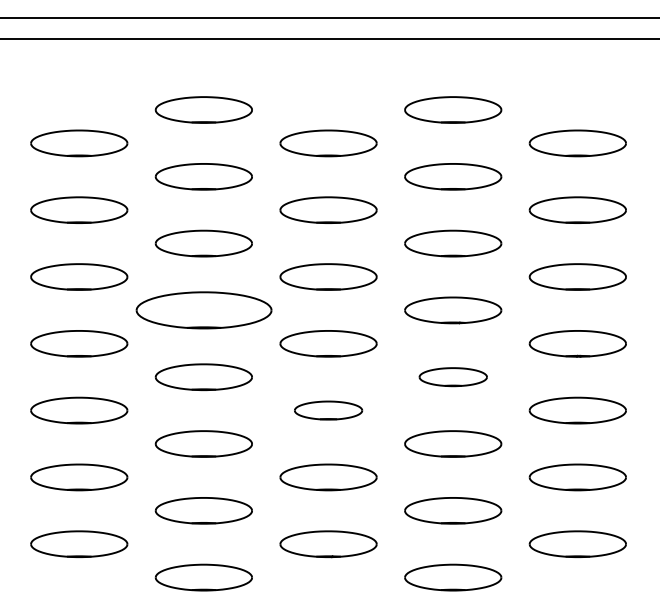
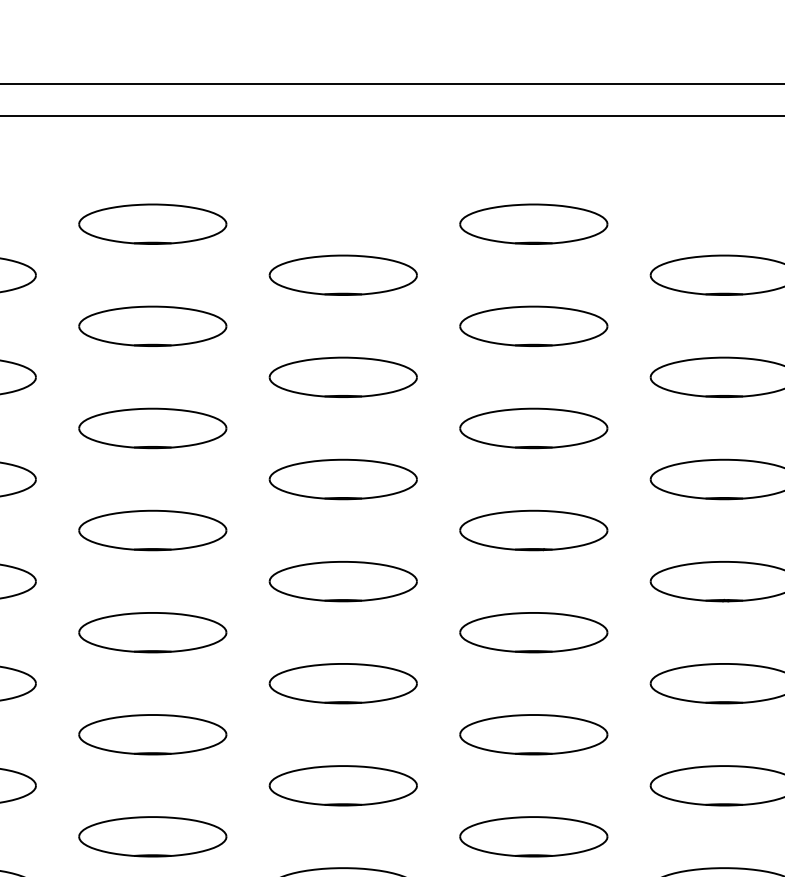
part: (203, 310) -> (152, 530), size x0.71
part: (453, 376) -> (534, 631), size x1.43
part: (328, 410) -> (343, 683), size x1.43

